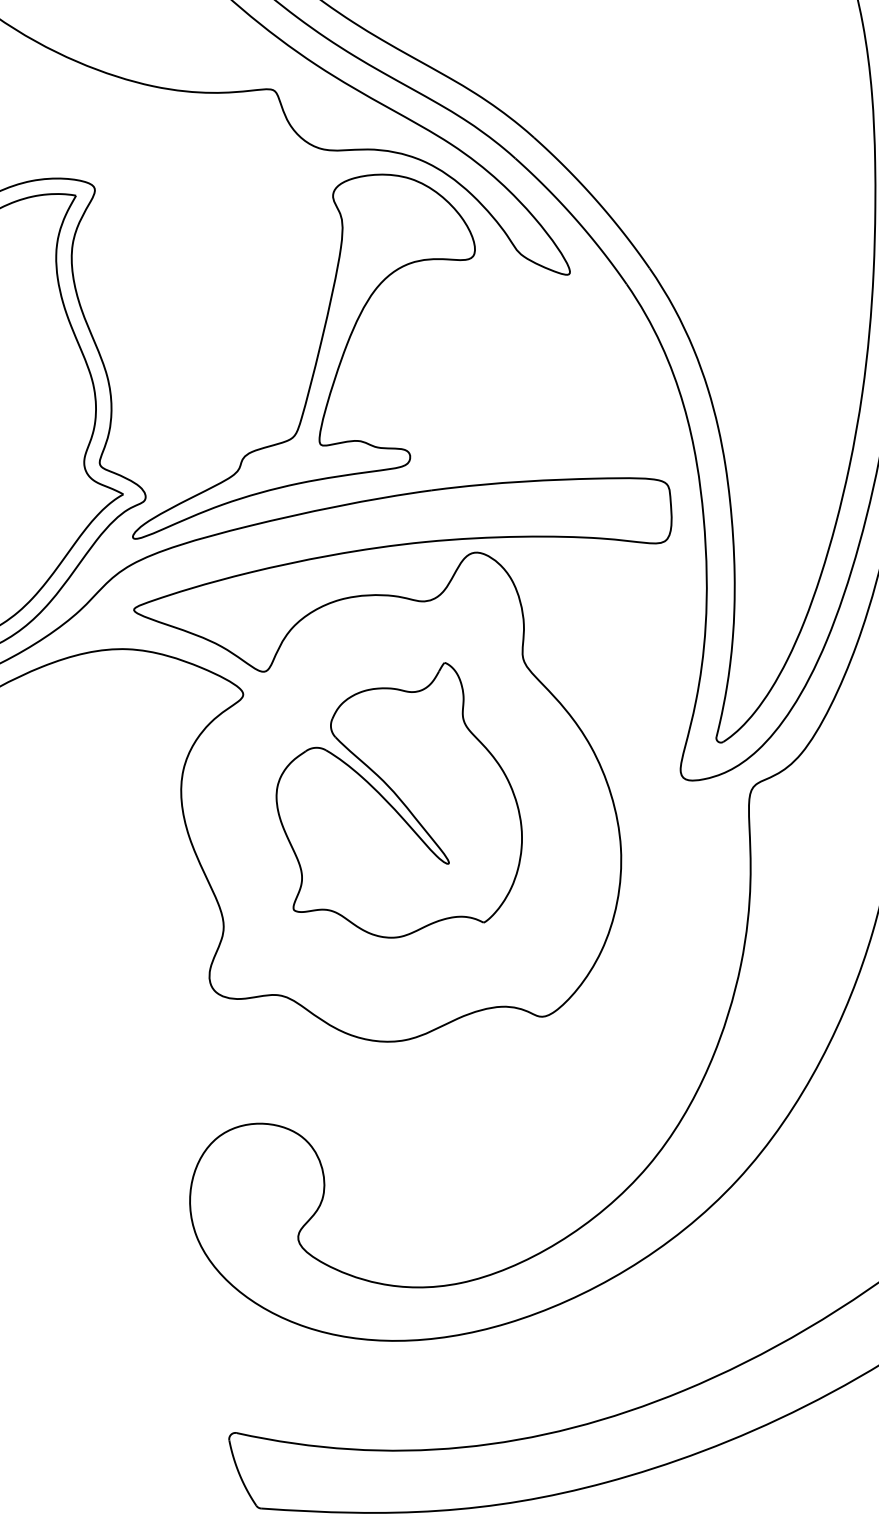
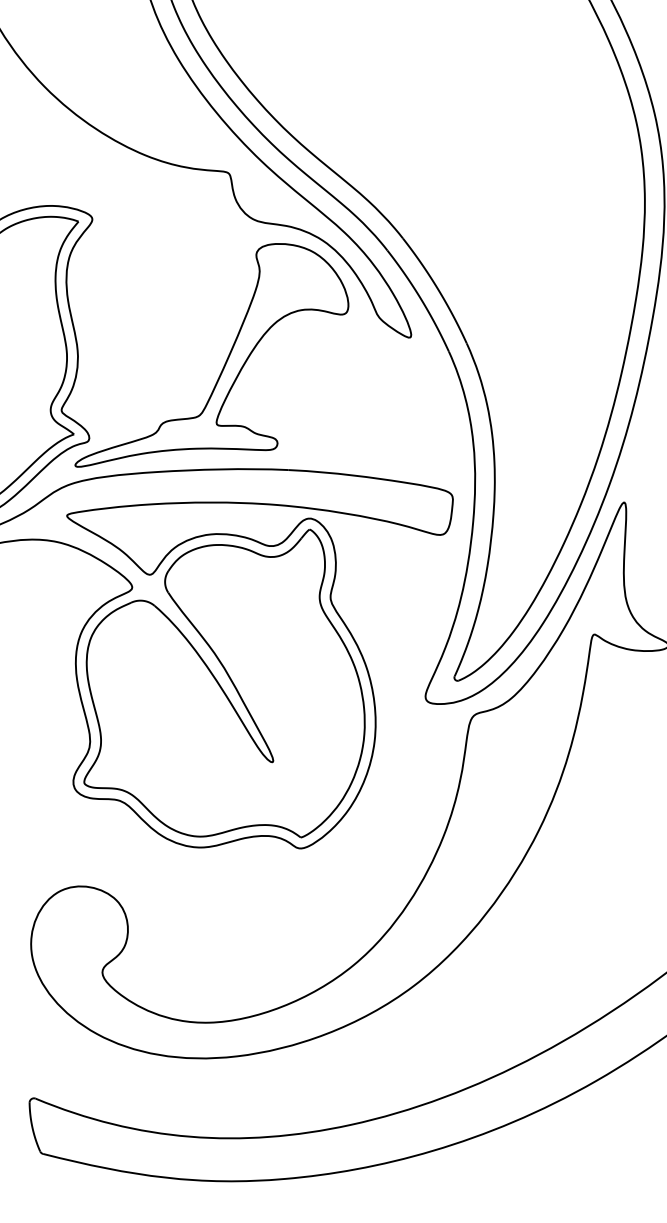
part: (396, 804) -> (224, 683), size x1.67

